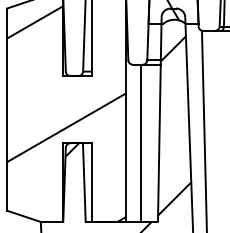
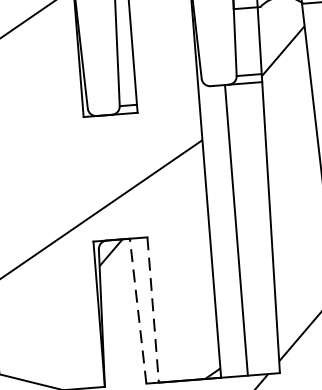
line: (84, 182) -> (138, 310), solid -> dashed
line: (92, 183) -> (153, 311), solid -> dashed

